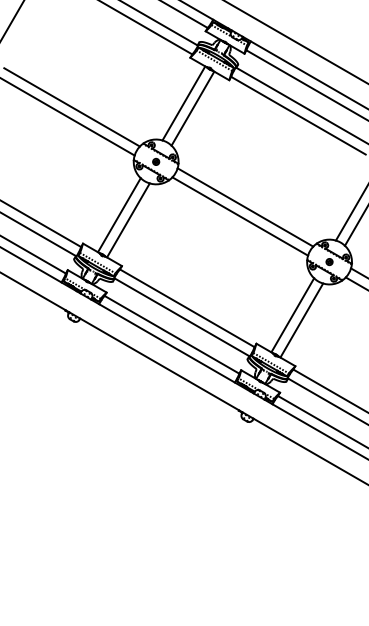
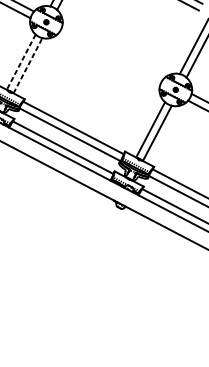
line: (245, 207) -> (112, 52), removed
line: (119, 215) -> (21, 62), solid -> dashed
line: (240, 216) -> (109, 59), removed
line: (128, 220) -> (28, 65), solid -> dashed

